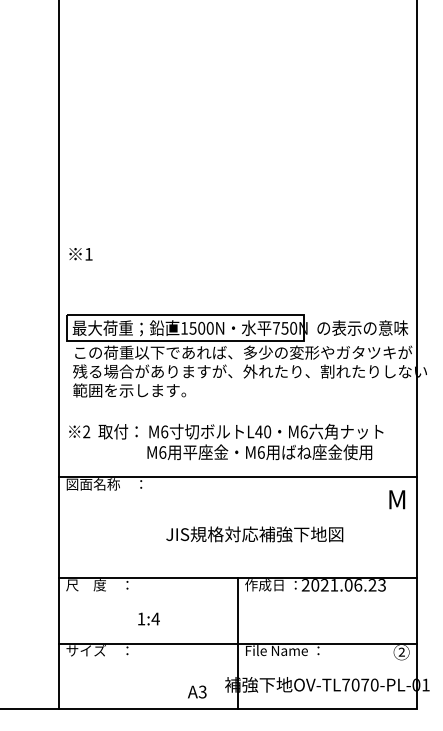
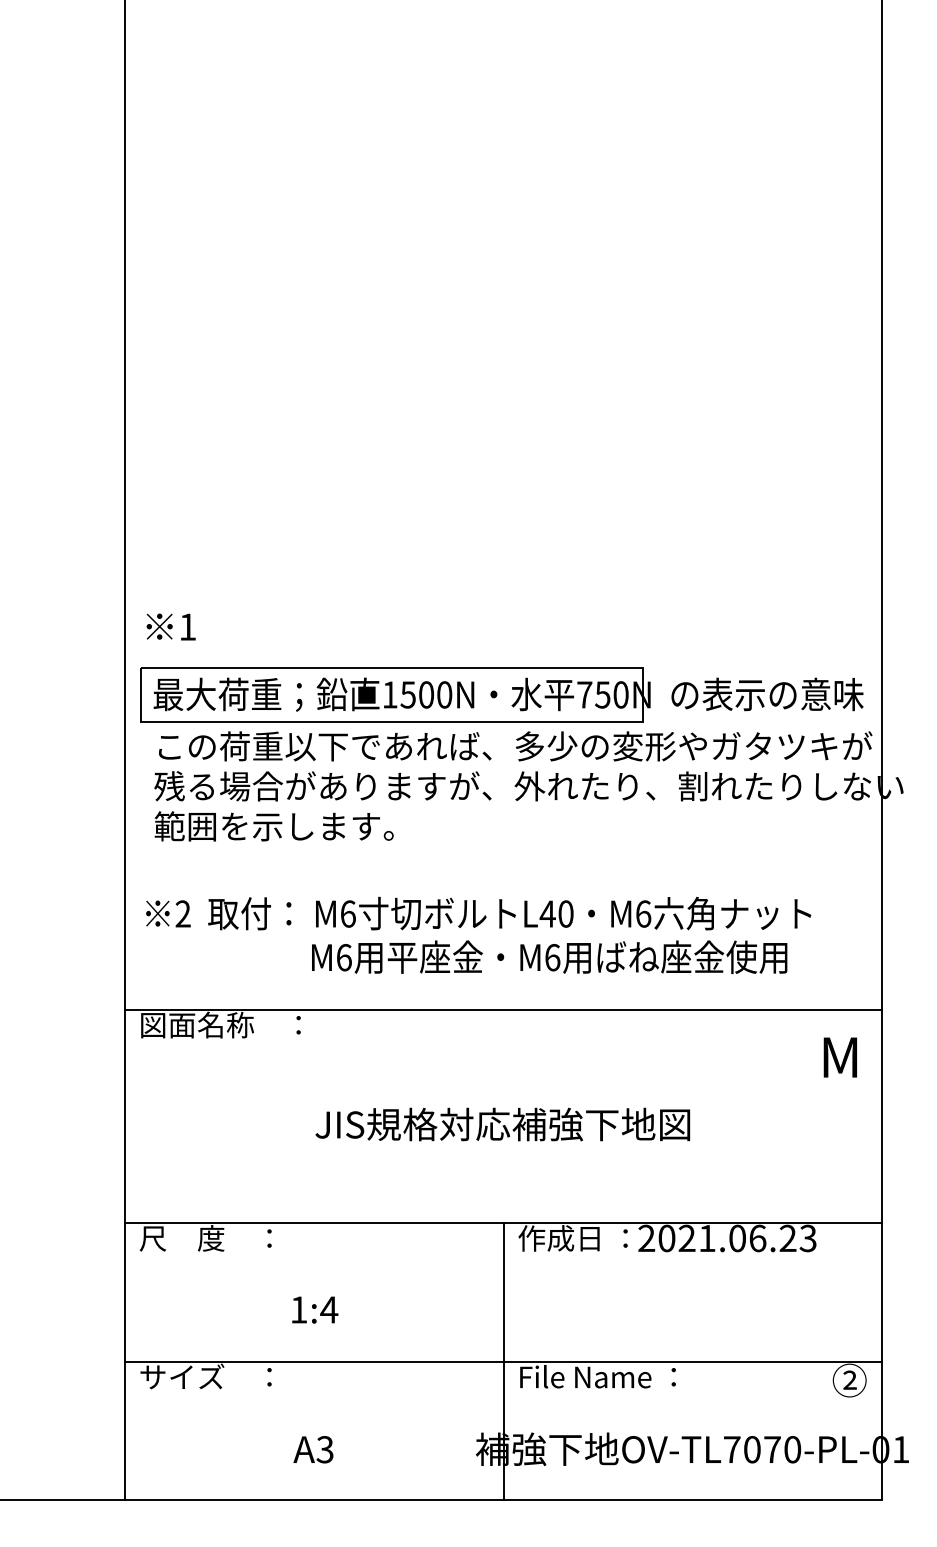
text: (80, 254) -> (170, 627), moved
text: (254, 534) -> (502, 1124), moved
text: (197, 691) -> (314, 1448), moved

